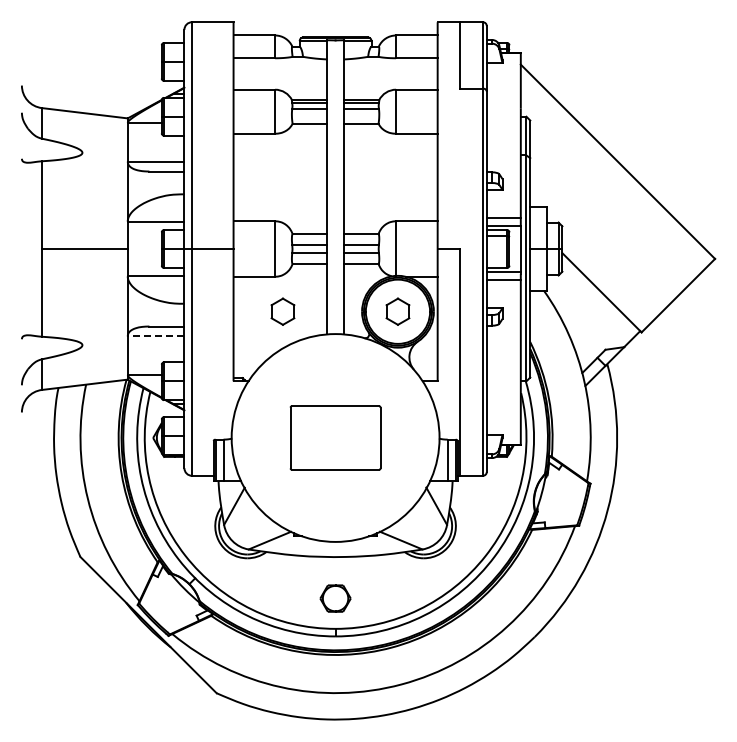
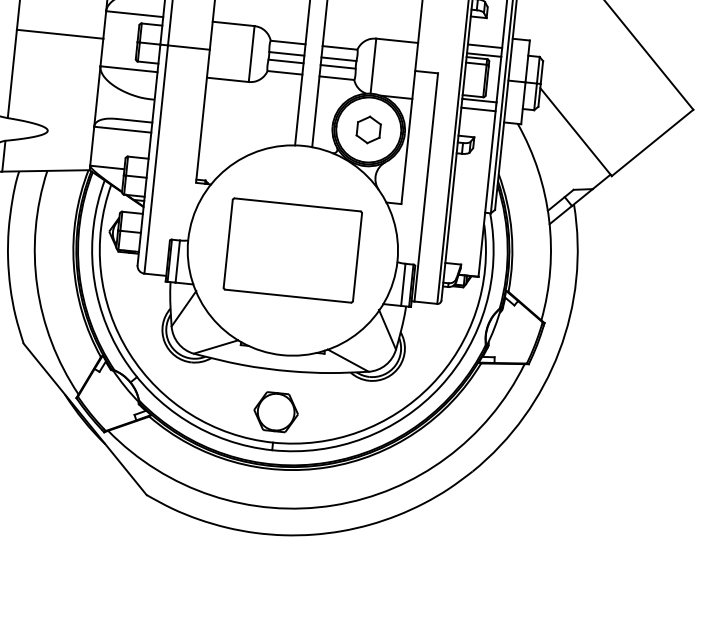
part: (282, 311) -> (252, 117), removed
line: (155, 336) -> (122, 129), dashed -> solid
part: (335, 437) -> (292, 250), size x1.43
part: (335, 598) -> (276, 412), size x1.43

